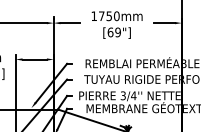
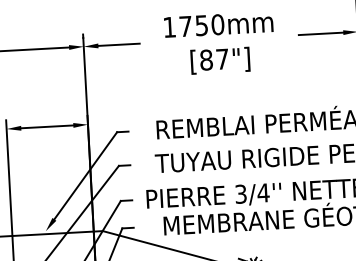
text: (113, 32) -> (212, 59), [69"] -> [87"]

